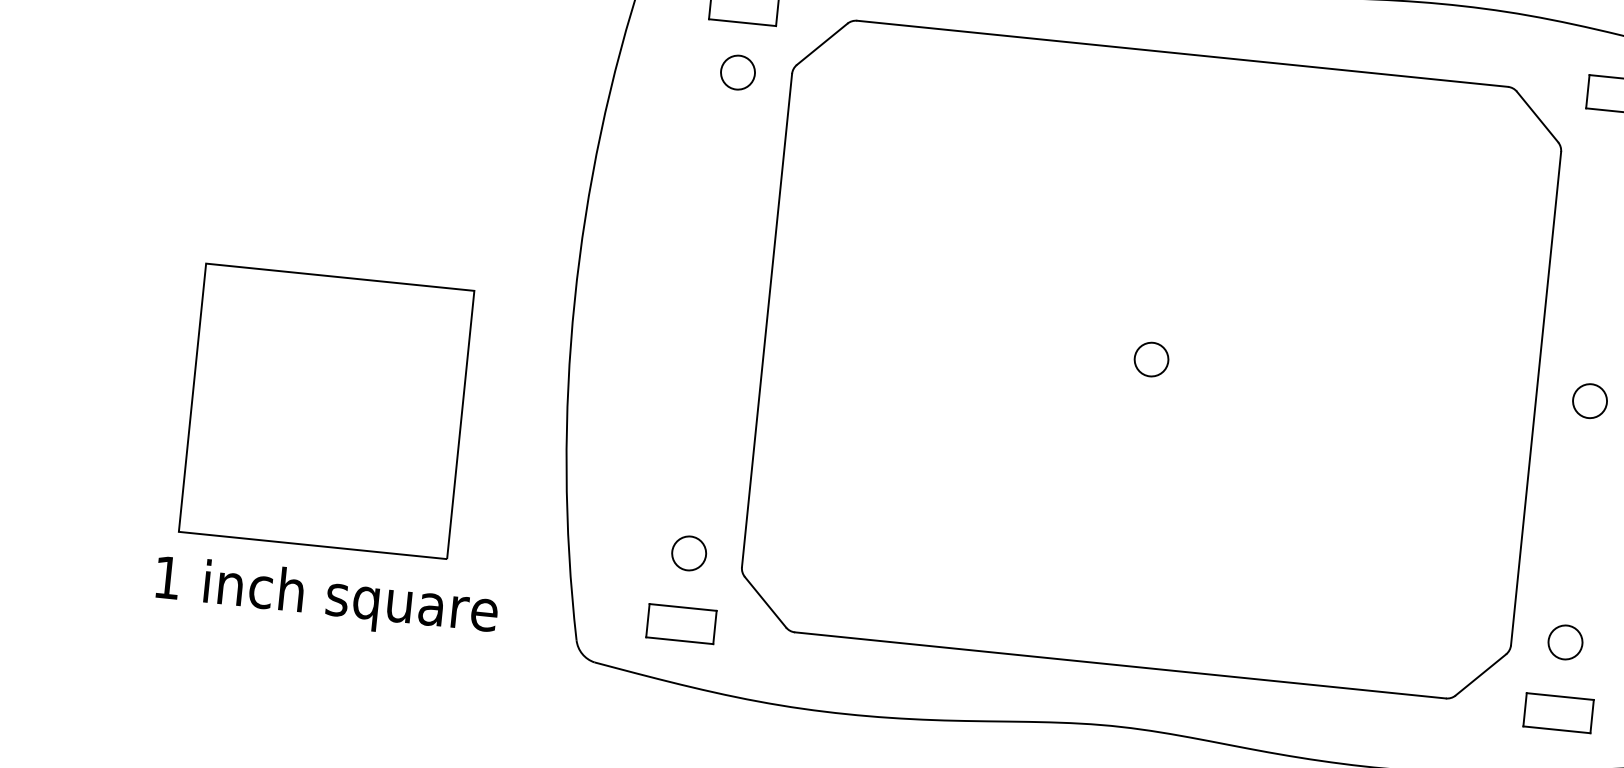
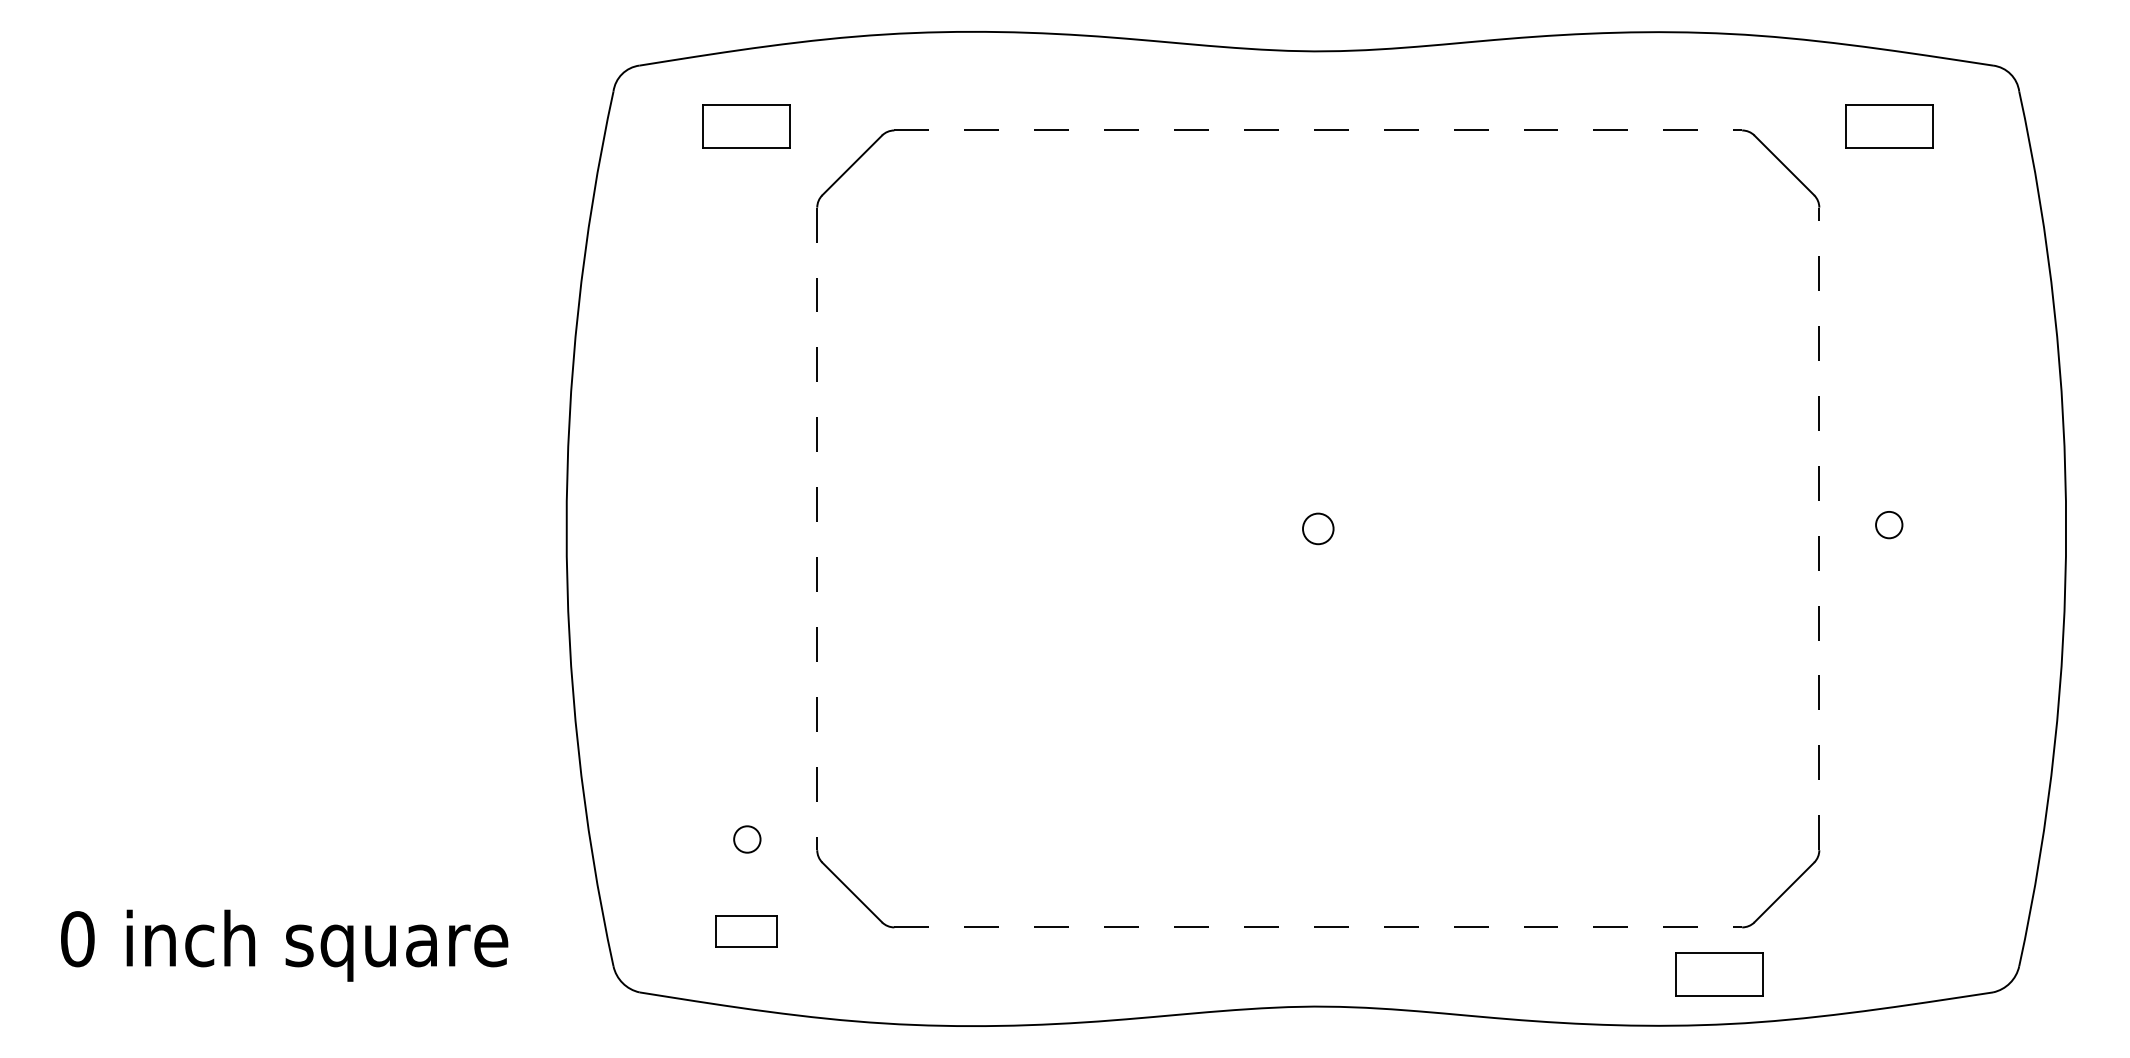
line: (1182, 53) -> (1318, 130), solid -> dashed
circle: (738, 72) -> (747, 212), removed
line: (767, 321) -> (817, 529), solid -> dashed
circle: (1151, 359) -> (1318, 528), size x0.7
line: (1536, 398) -> (1819, 528), solid -> dashed
circle: (1590, 401) -> (1889, 525), size x0.6
part: (326, 411) -> (260, 703), removed
circle: (689, 553) -> (747, 839), size x0.6
text: (167, 577) -> (77, 939), 1 -> 0
part: (681, 623) -> (746, 931), size x0.7
circle: (1565, 642) -> (1889, 839), removed
line: (1120, 665) -> (1318, 927), solid -> dashed
part: (1558, 713) -> (1719, 974), moved

